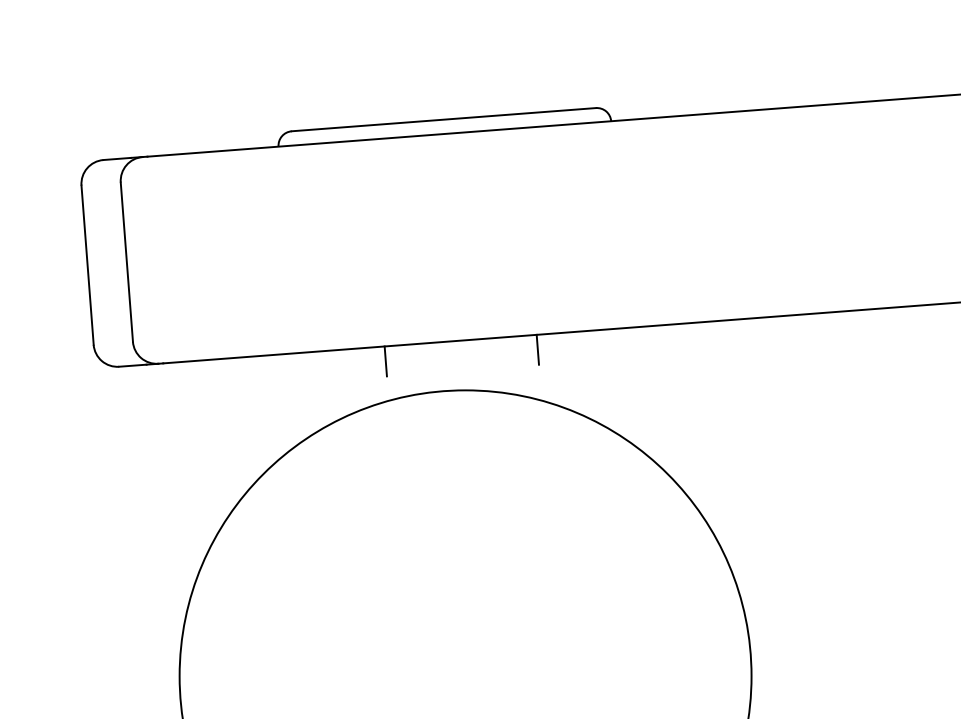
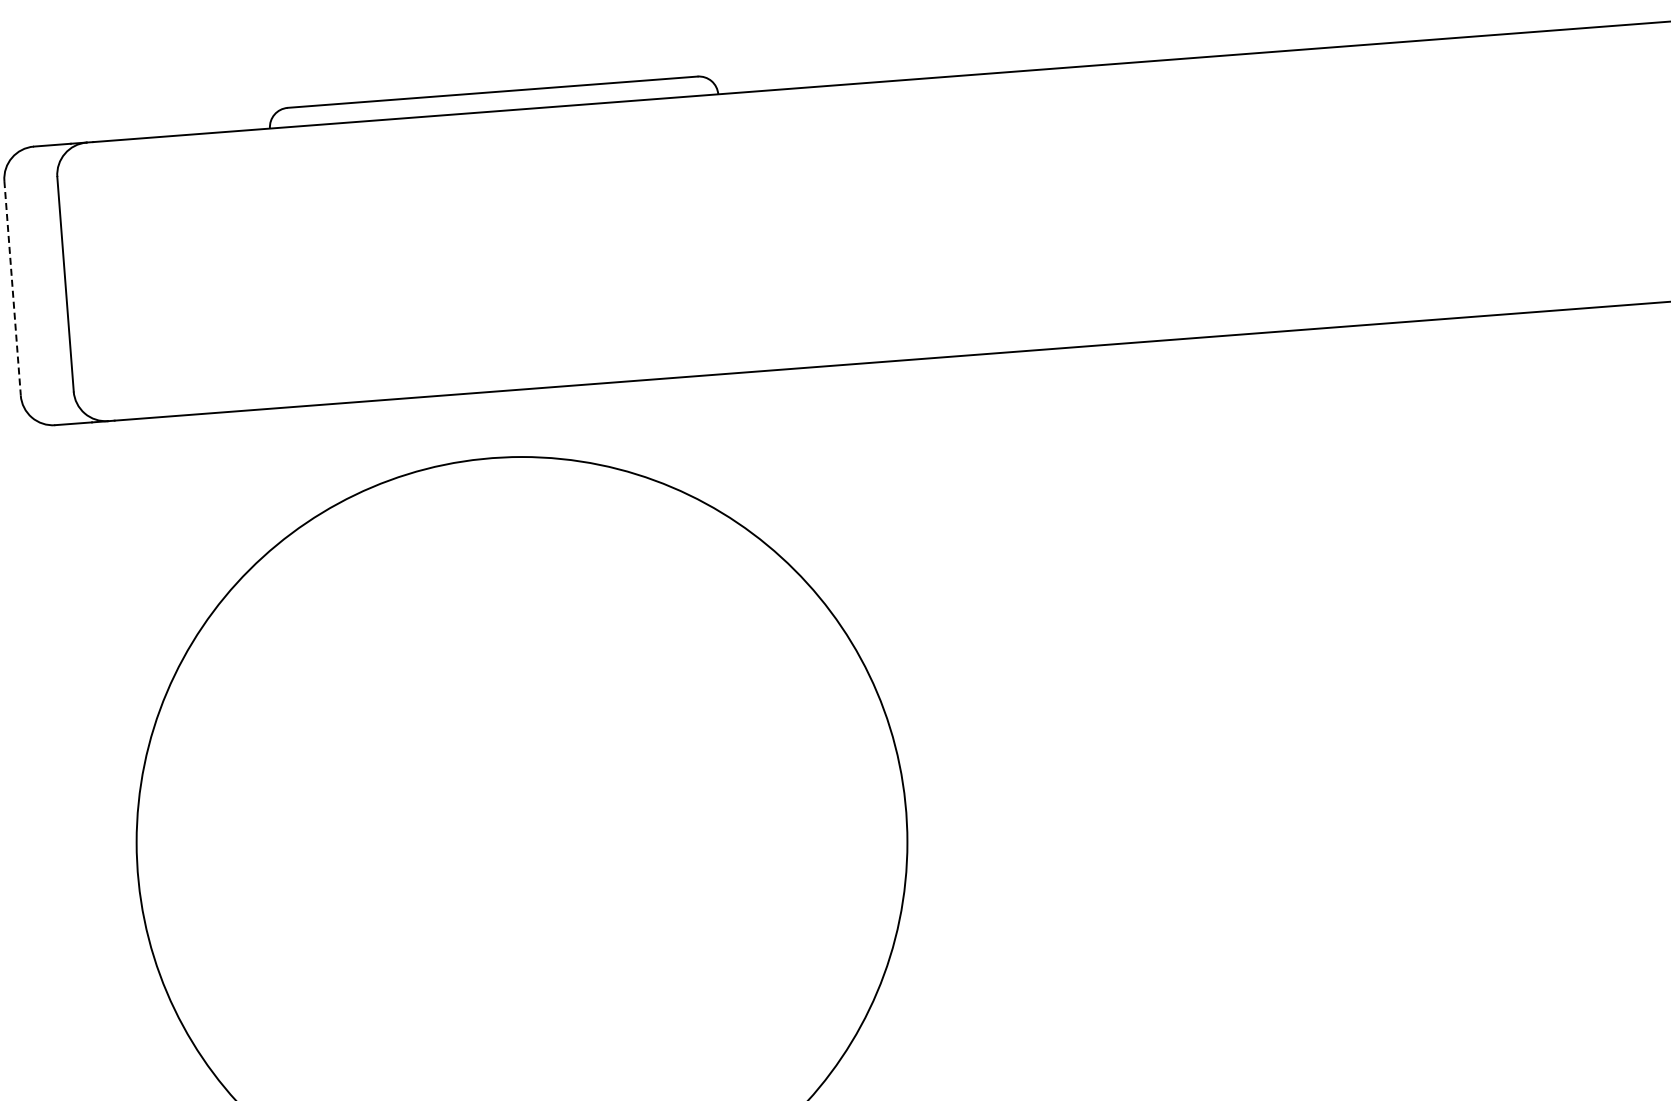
line: (87, 265) -> (12, 288), solid -> dashed
line: (537, 349) -> (618, 402), removed
line: (385, 361) -> (414, 417), removed

